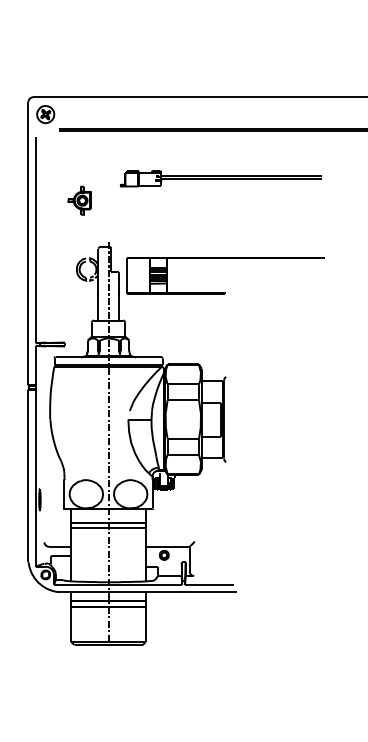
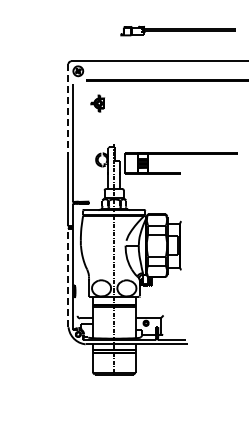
part: (219, 177) -> (177, 30), moved
line: (28, 183) -> (68, 110), solid -> dashed
part: (79, 200) -> (97, 103), moved
line: (28, 475) -> (68, 277), solid -> dashed

